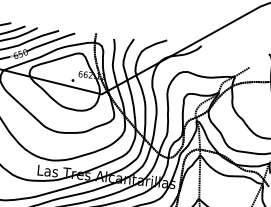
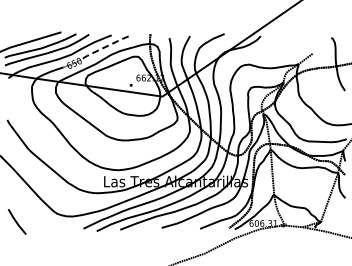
line: (51, 41) -> (104, 47), solid -> dashed

